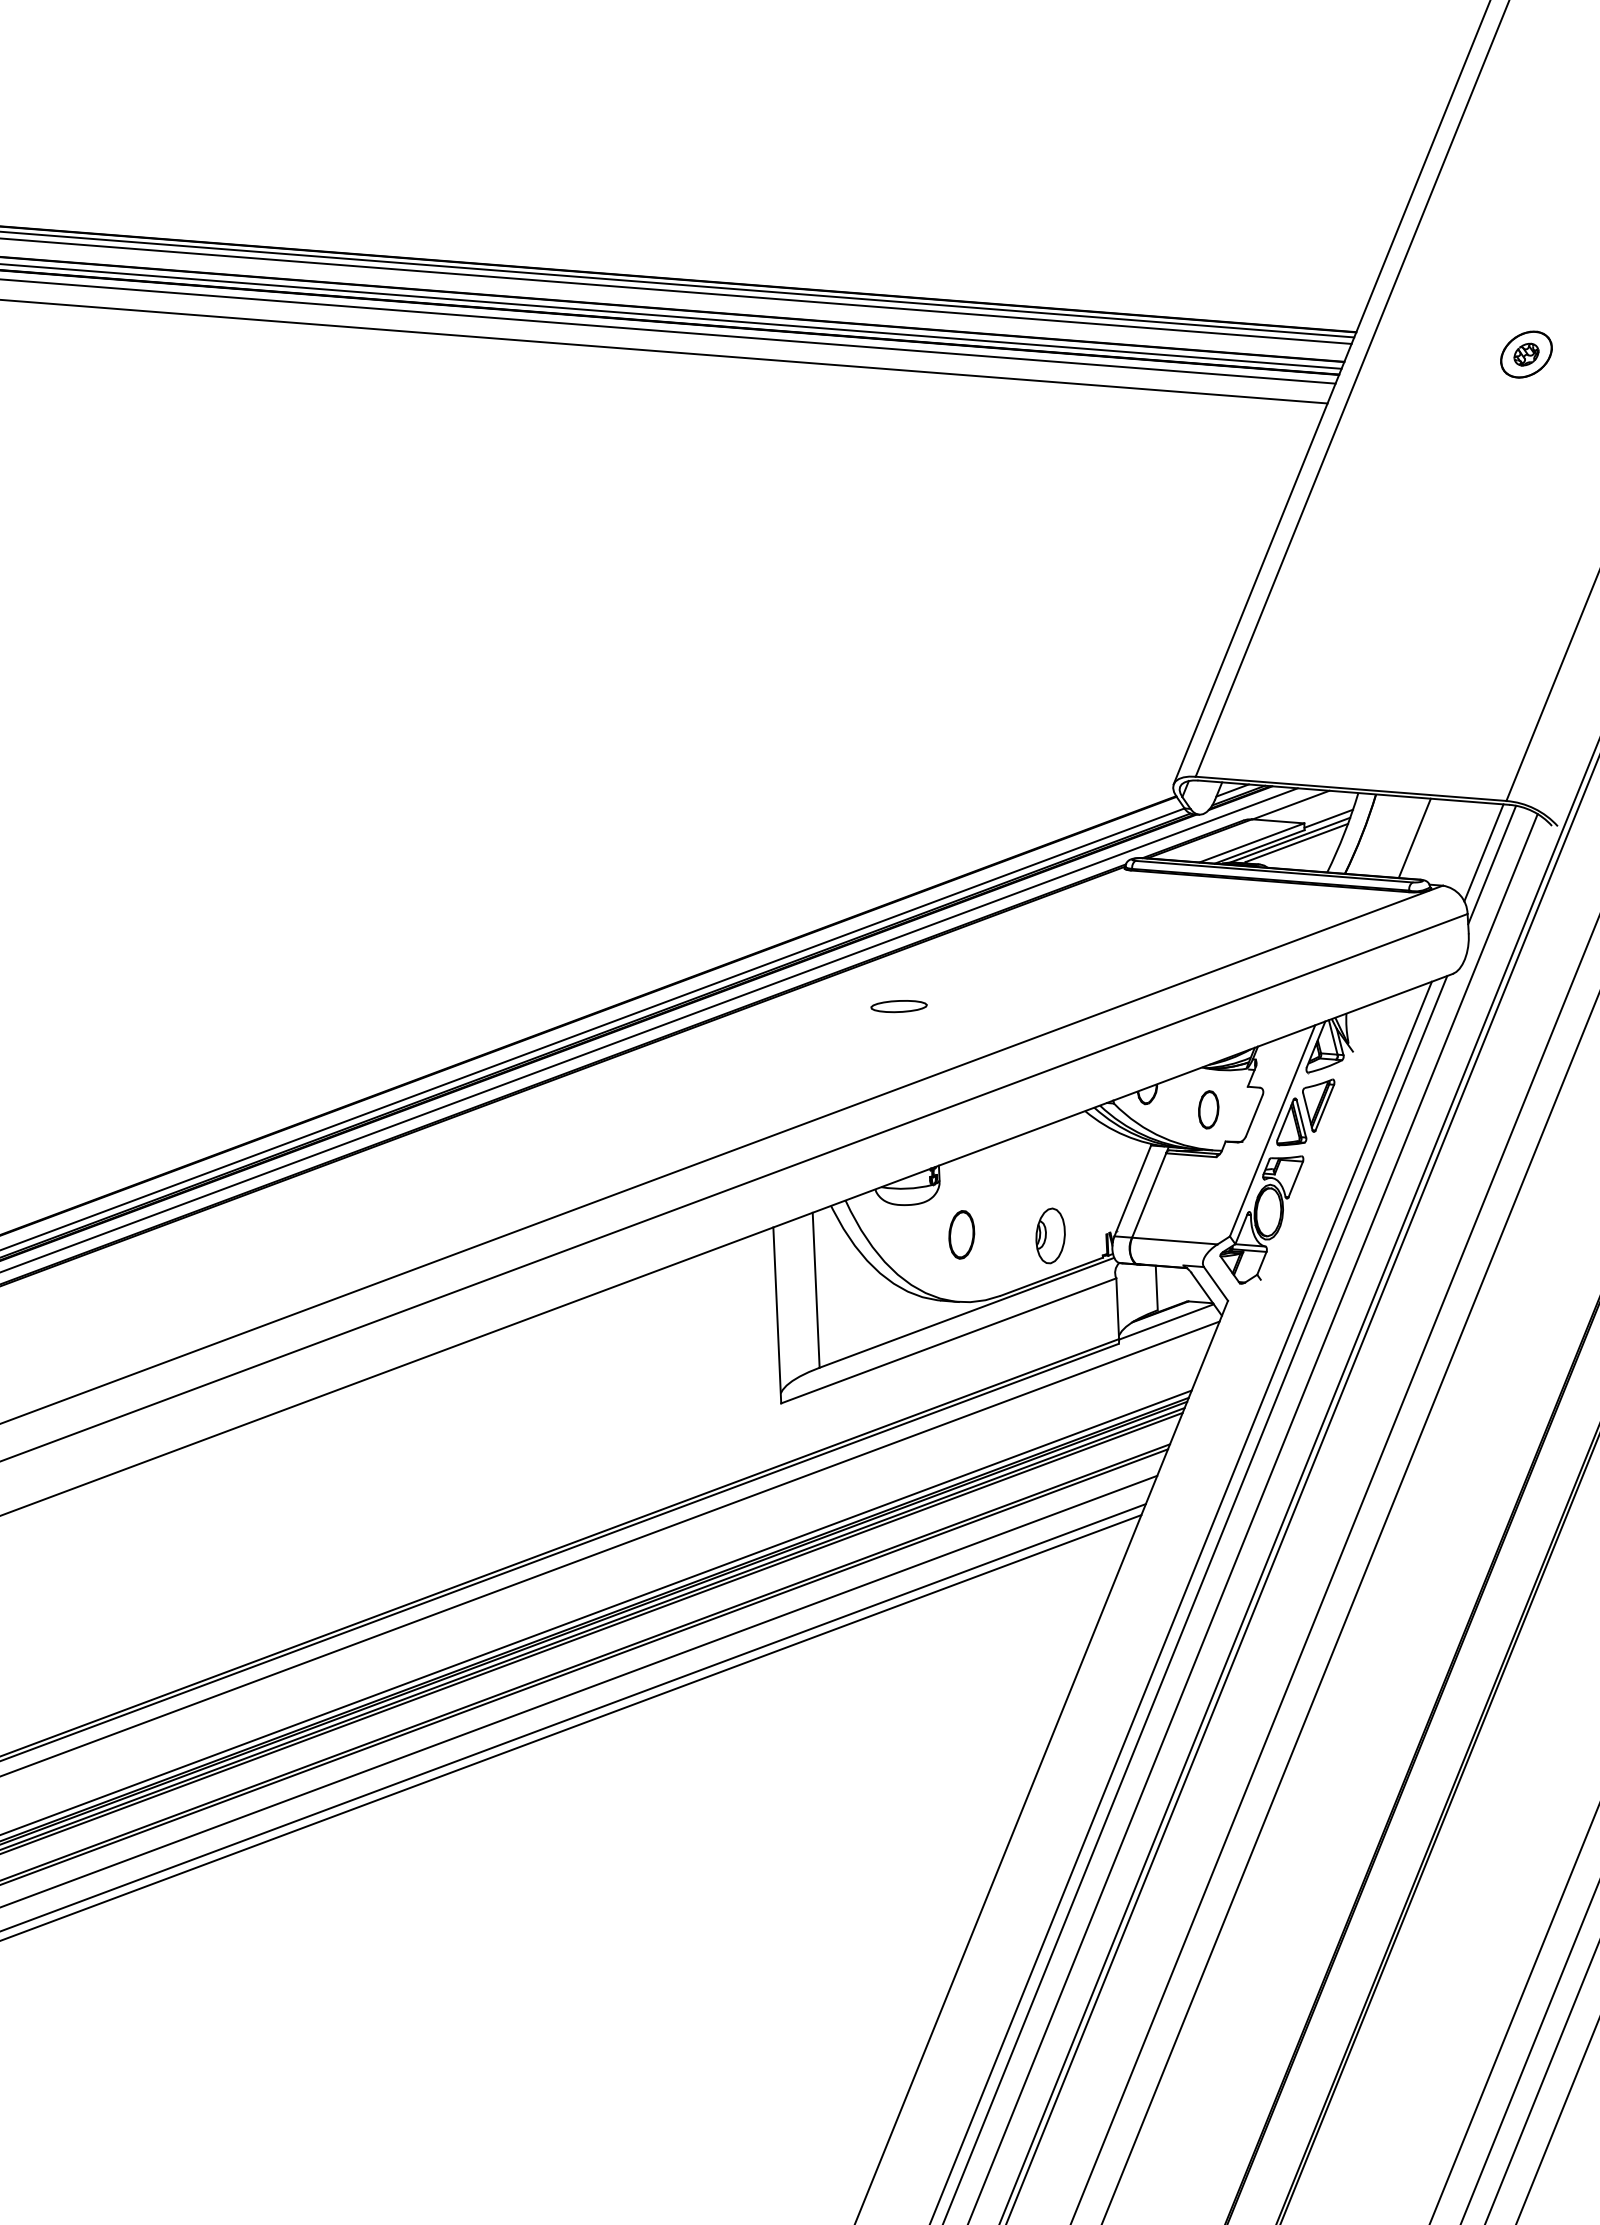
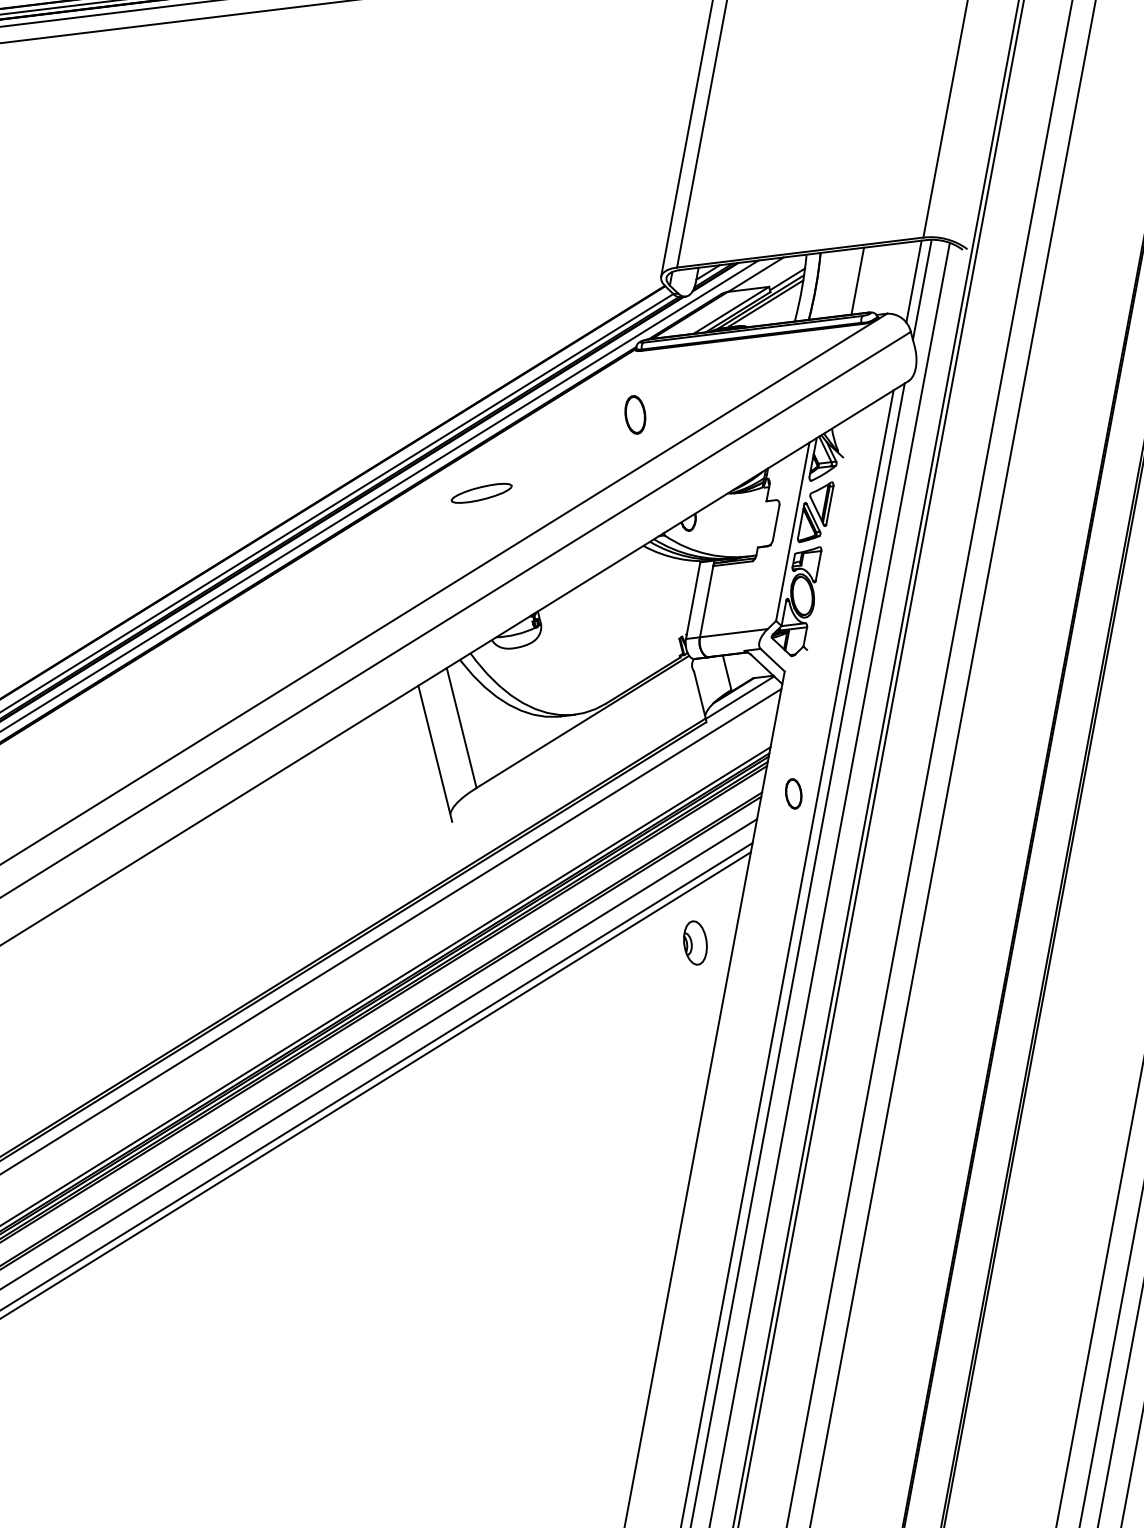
part: (898, 1006) -> (481, 493), size x1.4
part: (1208, 1109) -> (793, 793), moved
part: (961, 1234) -> (635, 414), moved
part: (1050, 1235) -> (695, 942), moved
line: (948, 1340) -> (572, 746), removed

